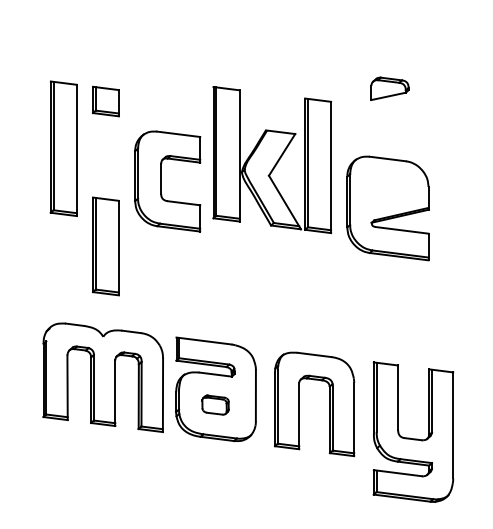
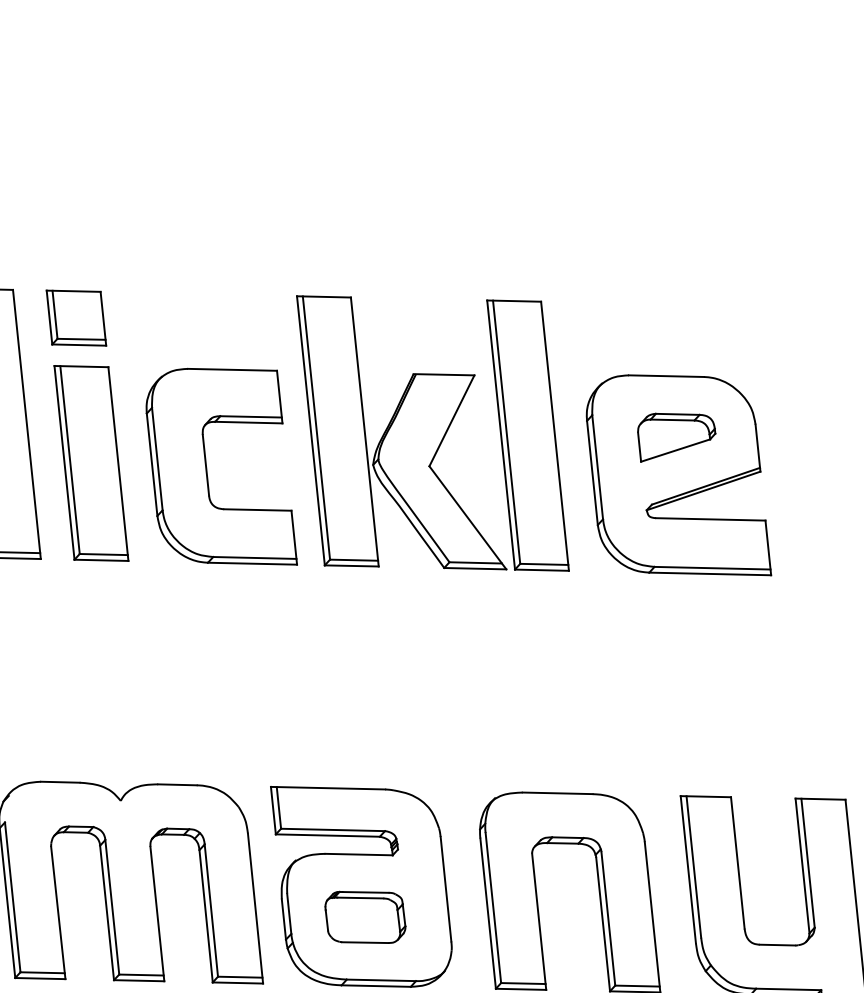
part: (389, 88) -> (675, 434), moved
part: (272, 159) -> (433, 432), moved
part: (105, 246) -> (90, 463), moved
part: (215, 404) -> (365, 915), size x1.43

